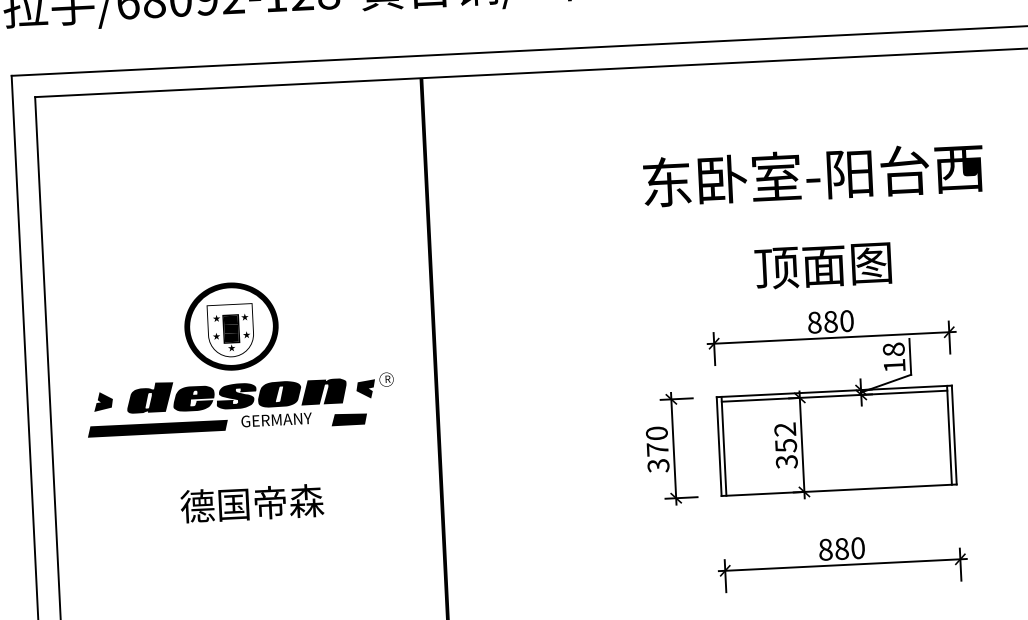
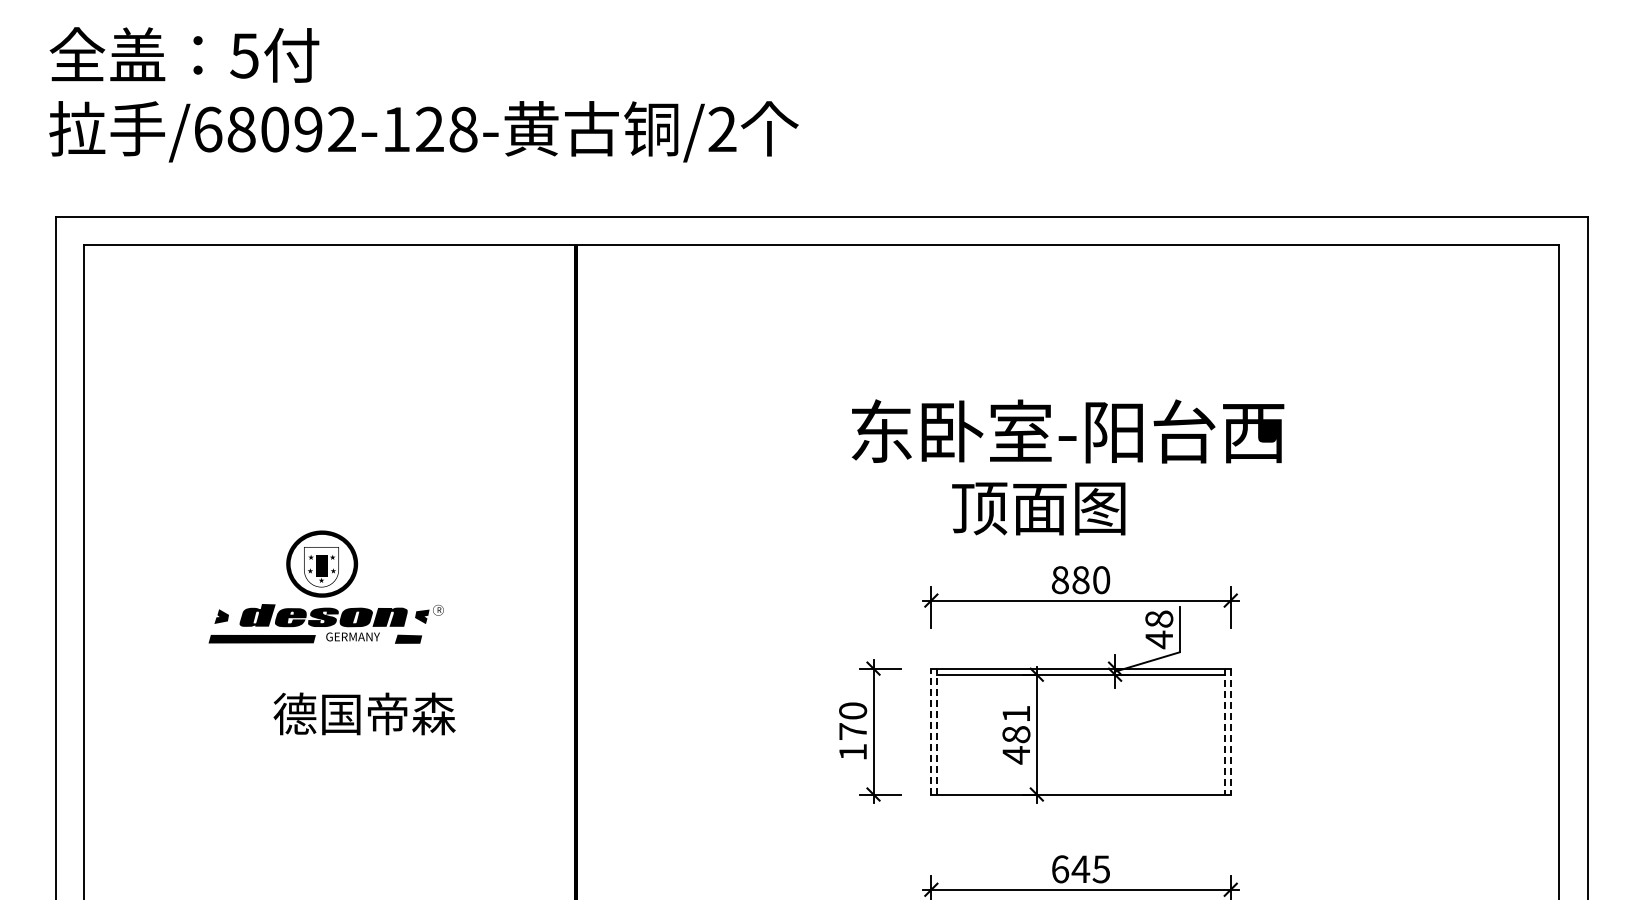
text: (813, 175) -> (1067, 431), moved
text: (823, 265) -> (1038, 508), moved
part: (238, 355) -> (326, 586), size x0.6
text: (894, 365) -> (1158, 639), 18 -> 48
line: (949, 435) -> (1224, 731), solid -> dashed
line: (954, 435) -> (1230, 731), solid -> dashed
text: (786, 445) -> (1016, 734), 352 -> 481
line: (719, 446) -> (931, 731), solid -> dashed
line: (723, 446) -> (937, 731), solid -> dashed
text: (658, 466) -> (853, 752), 370 -> 170
text: (252, 503) -> (364, 713), moved
text: (841, 549) -> (1080, 869), 880 -> 645

